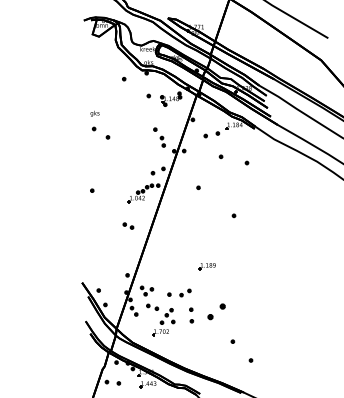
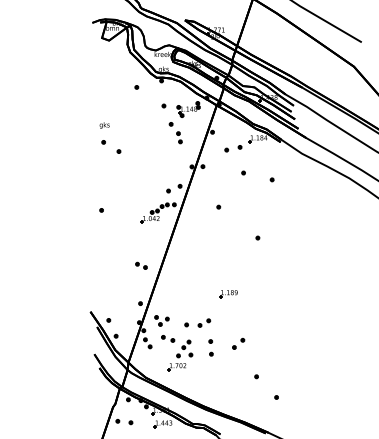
part: (159, 137) -> (175, 132), moved
part: (128, 225) -> (141, 265), moved
part: (216, 311) -> (238, 343), size x0.62

